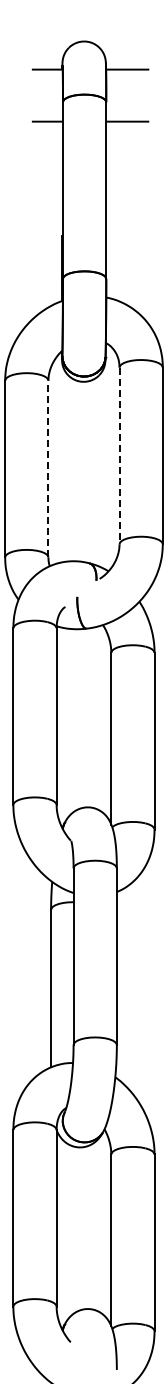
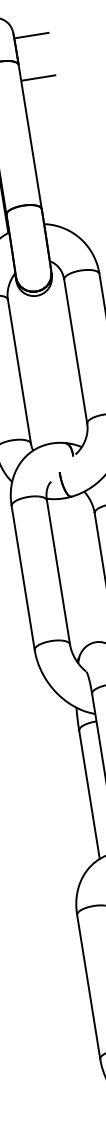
line: (119, 456) -> (75, 352), dashed -> solid
line: (48, 468) -> (19, 371), dashed -> solid

